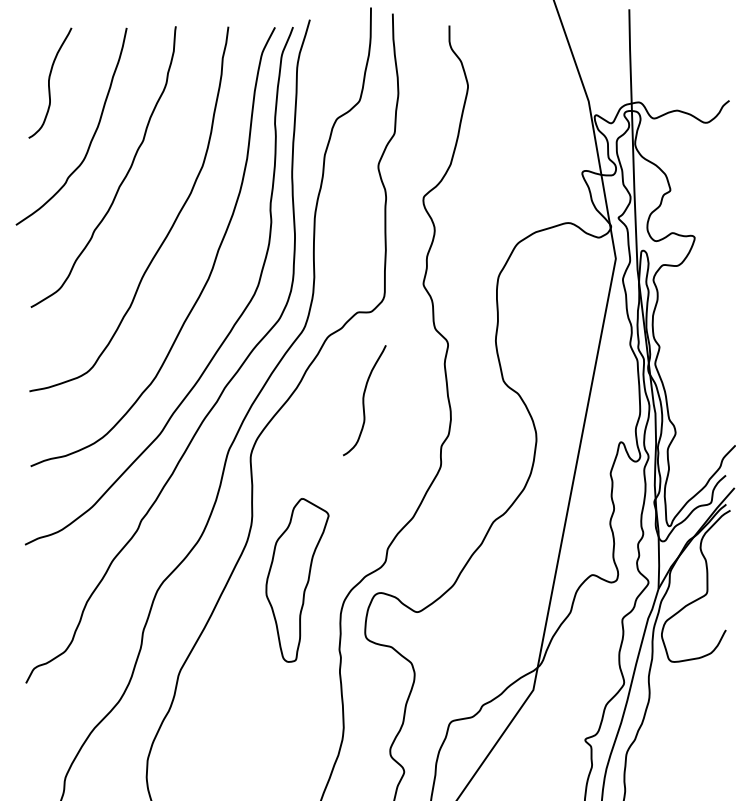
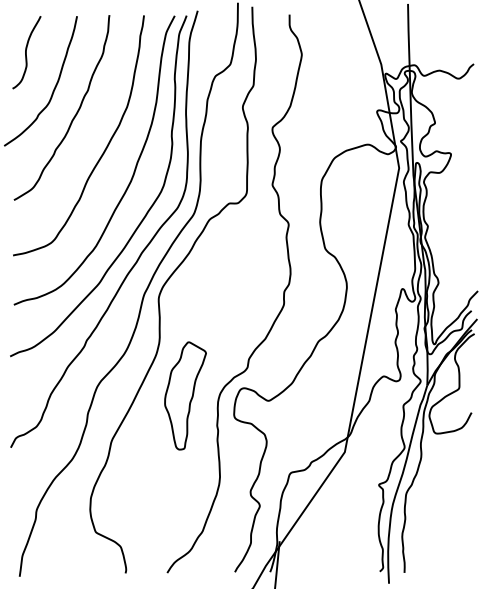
curve: (364, 400) -> (233, 261), removed
part: (297, 579) -> (185, 395), moved

